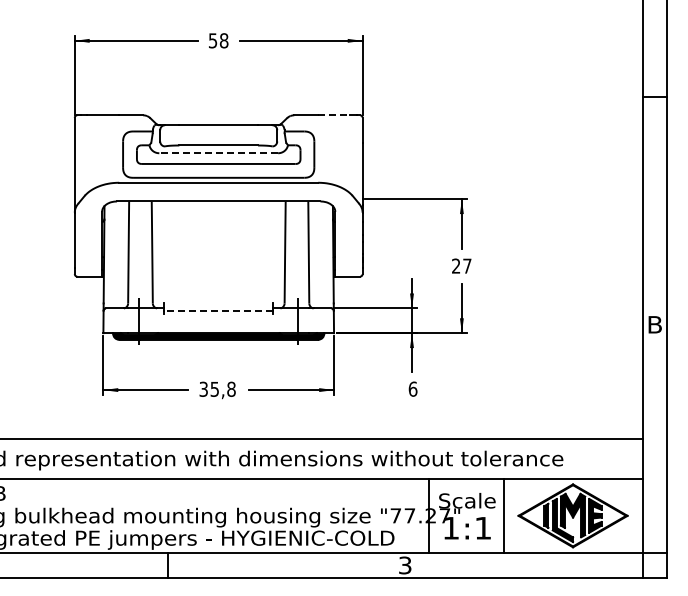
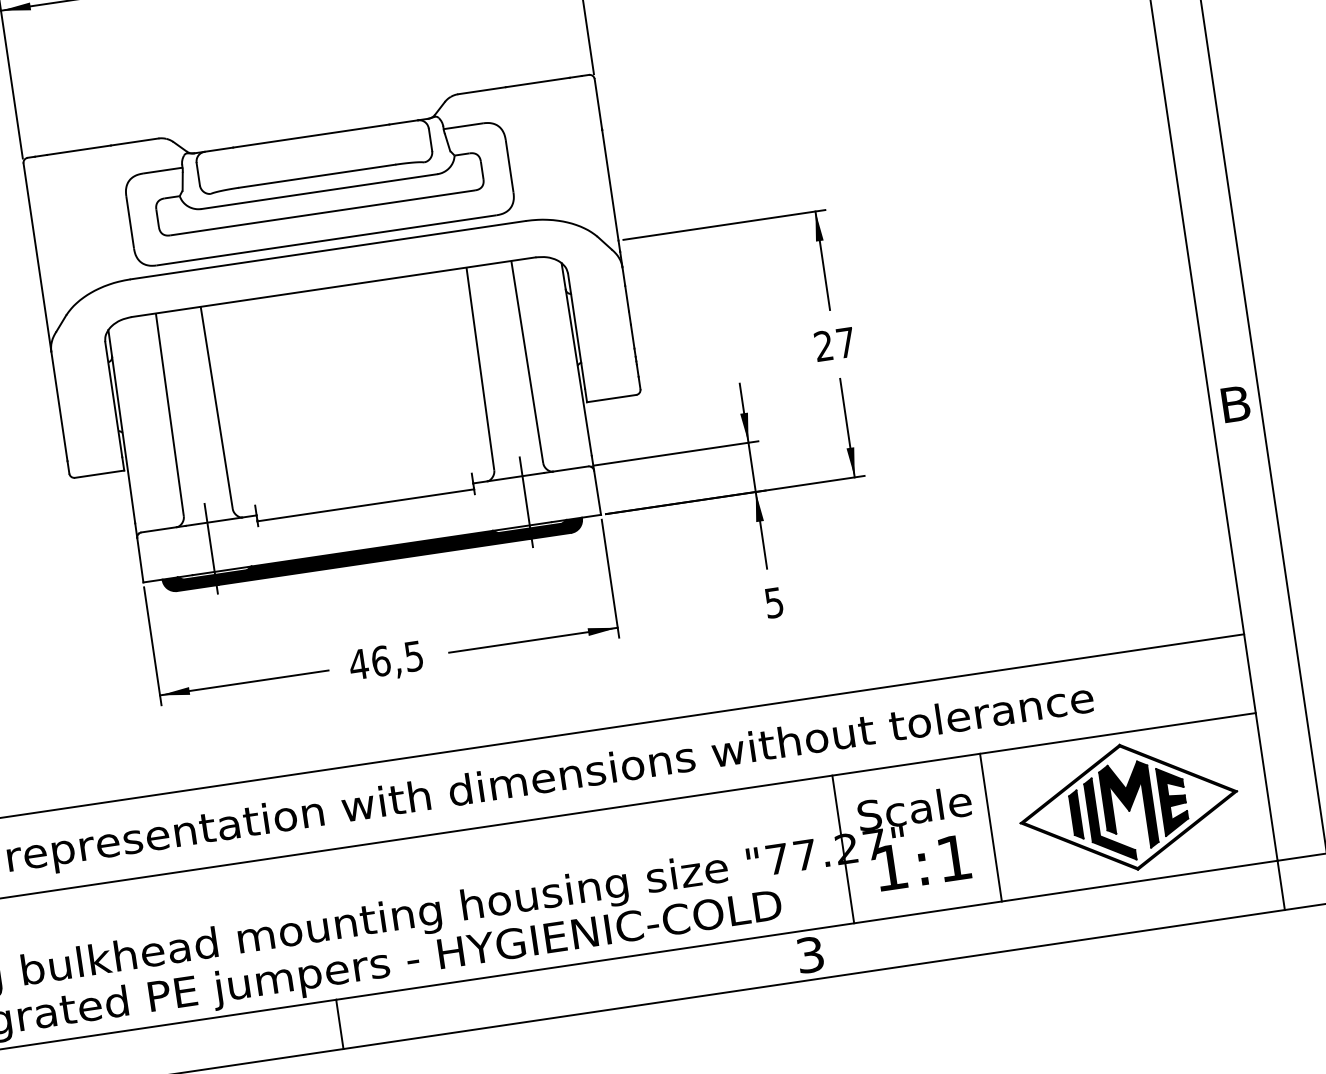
line: (334, 115) -> (538, 82), dashed -> solid
line: (218, 153) -> (319, 192), dashed -> solid
line: (218, 311) -> (365, 505), dashed -> solid
text: (217, 388) -> (386, 658), 35,8 -> 46,5
text: (412, 388) -> (772, 601), 6 -> 5

